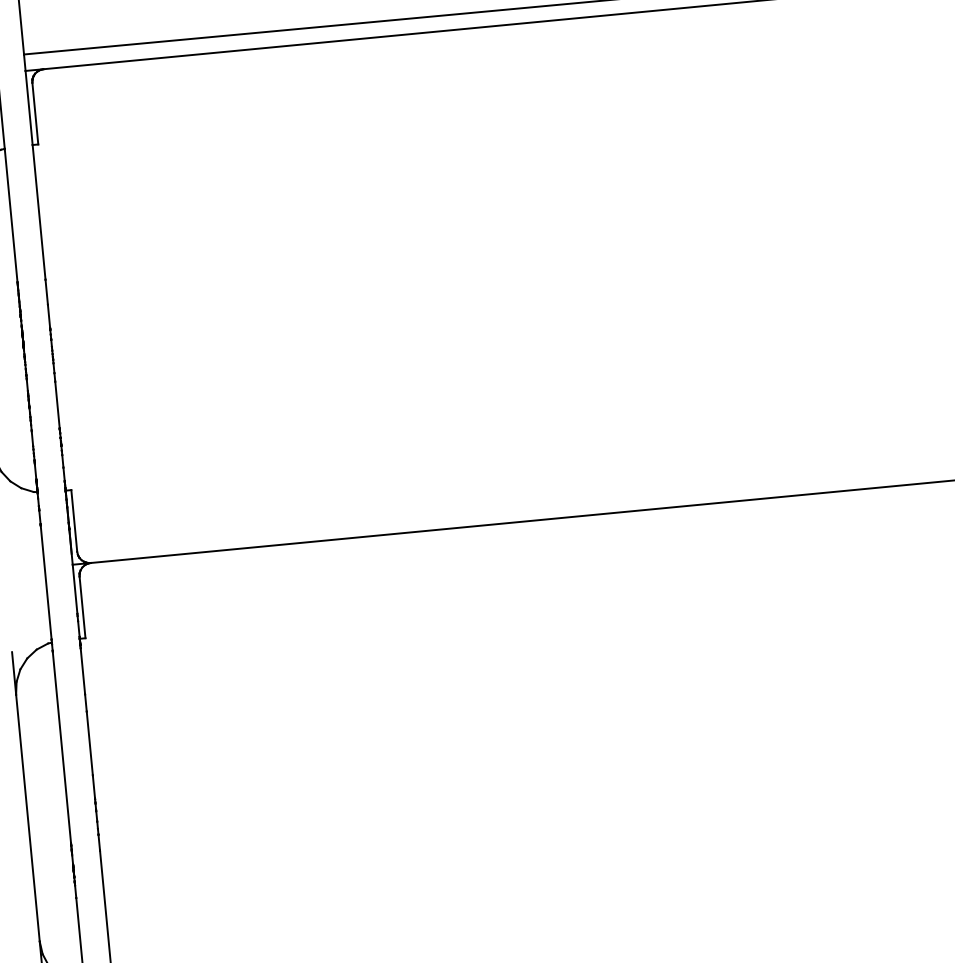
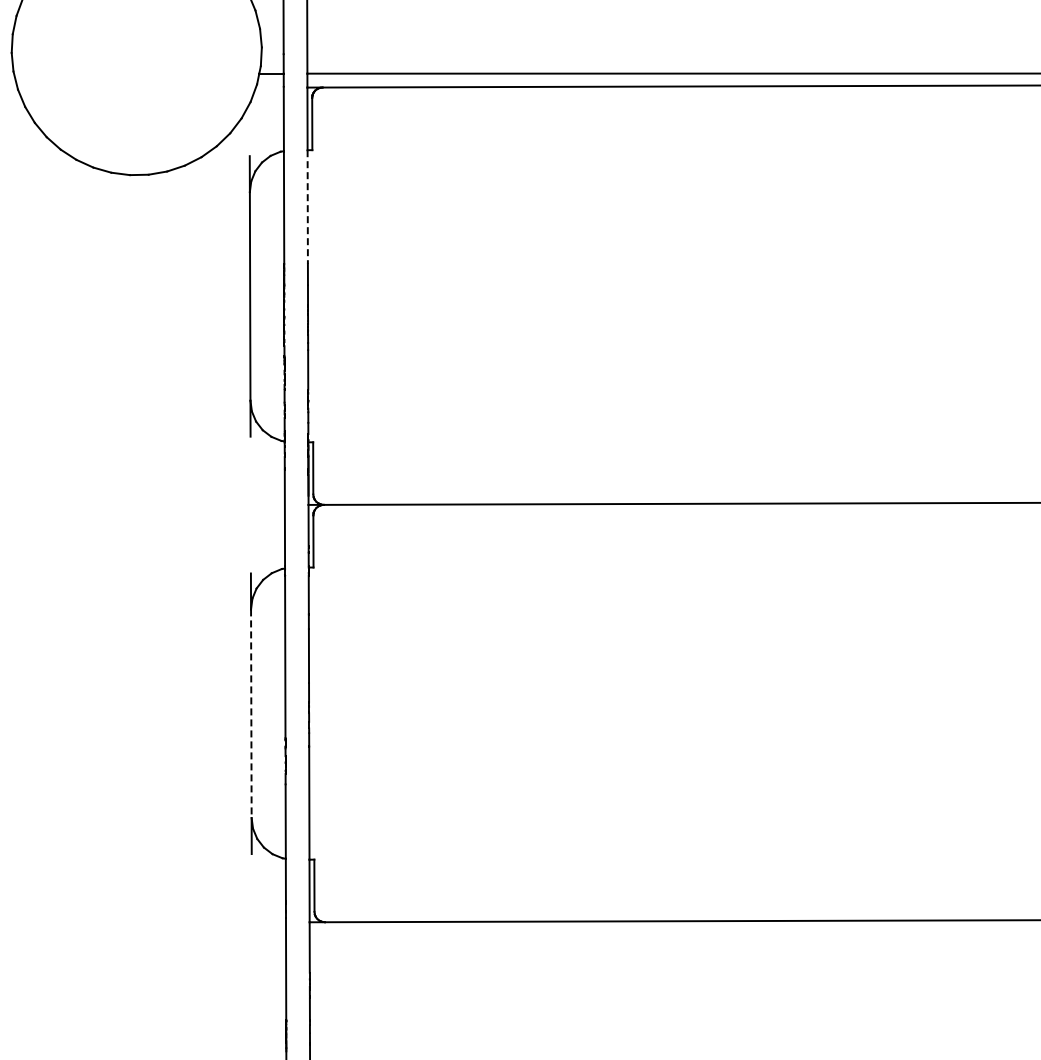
line: (38, 212) -> (307, 207), solid -> dashed
line: (28, 819) -> (251, 714), solid -> dashed

